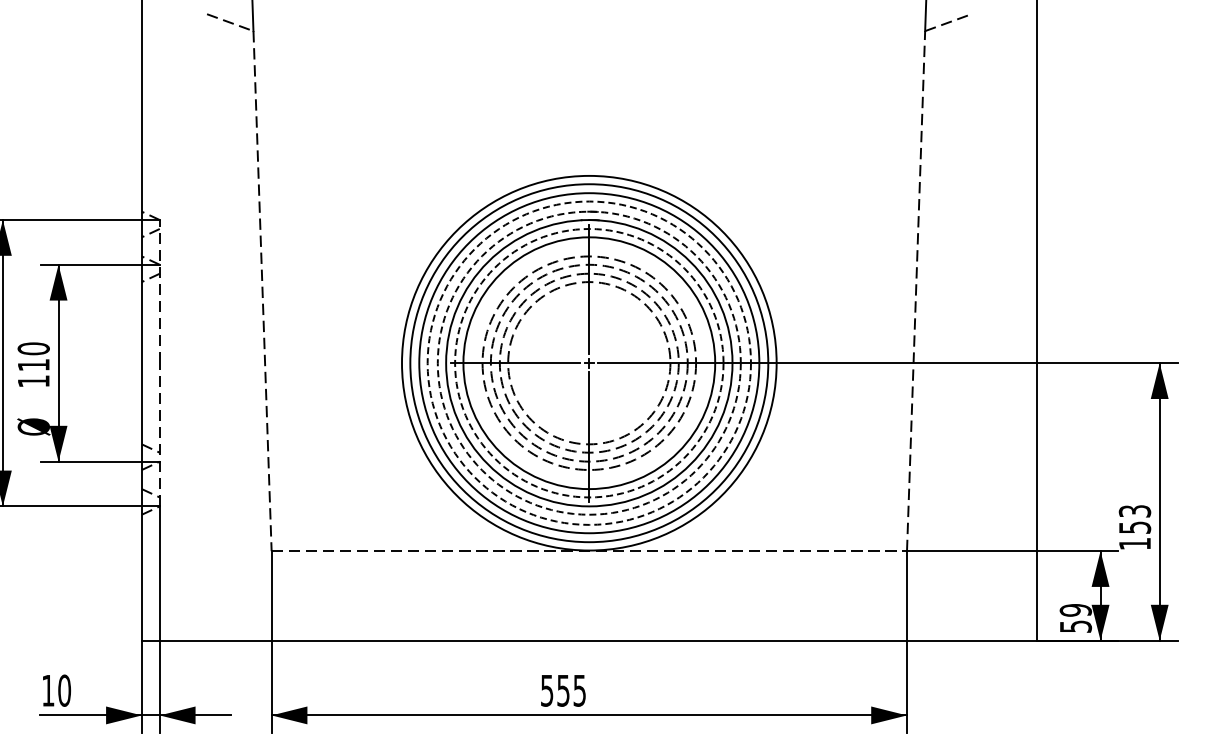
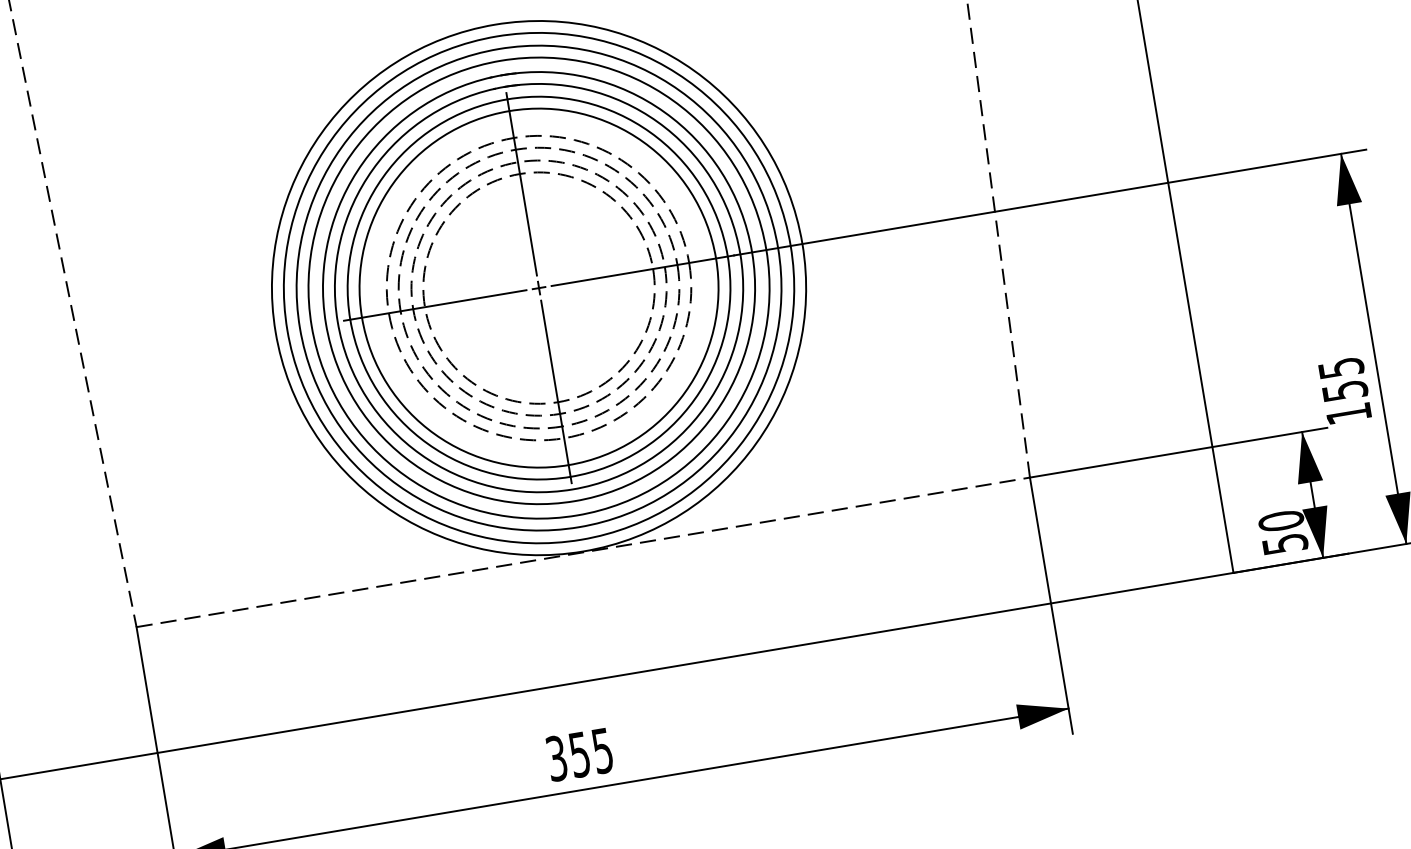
circle: (588, 362) -> (537, 287), dashed -> solid
circle: (589, 362) -> (539, 287), dashed -> solid
circle: (589, 362) -> (539, 287), dashed -> solid
text: (1134, 510) -> (1340, 366), 153 -> 155
text: (1075, 610) -> (1280, 521), 59 -> 50
text: (547, 690) -> (557, 758), 555 -> 355

